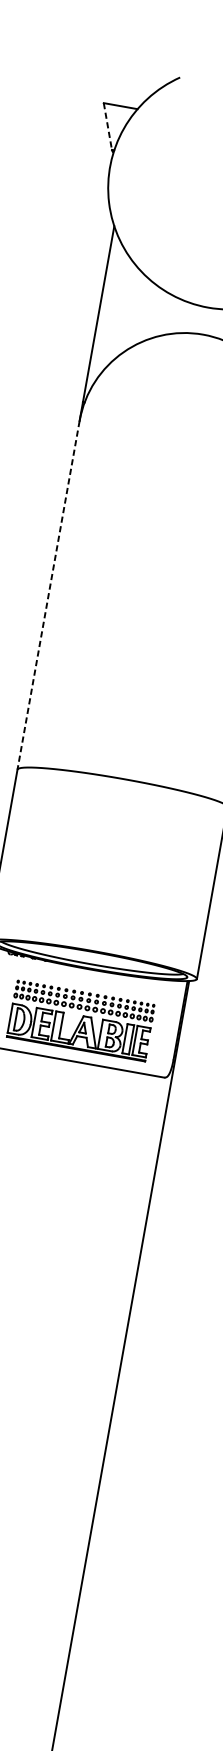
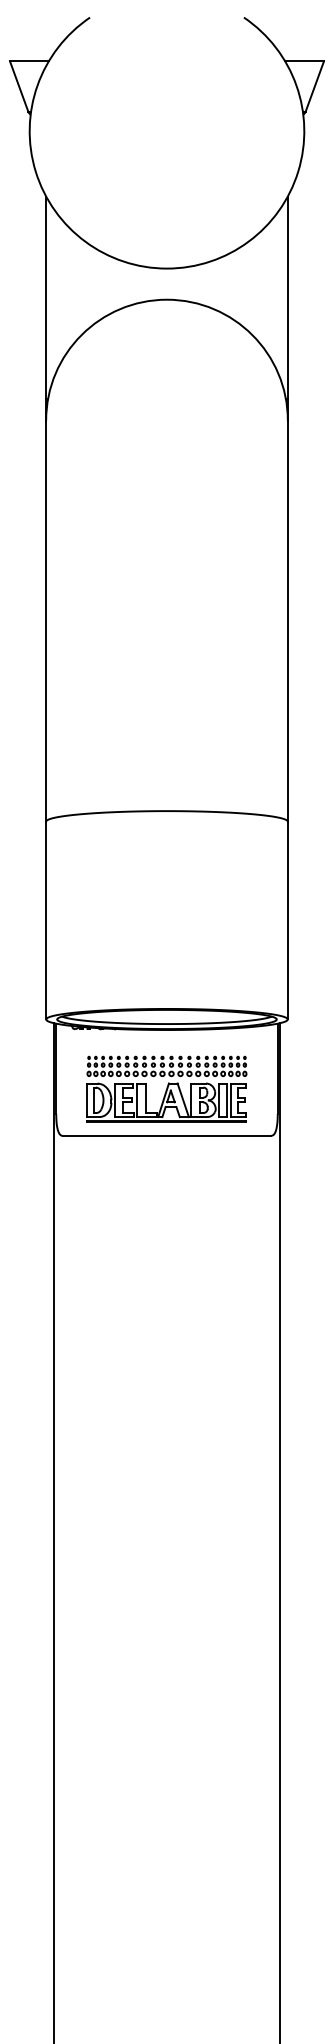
line: (108, 126) -> (19, 86), dashed -> solid
line: (48, 595) -> (46, 621), dashed -> solid

